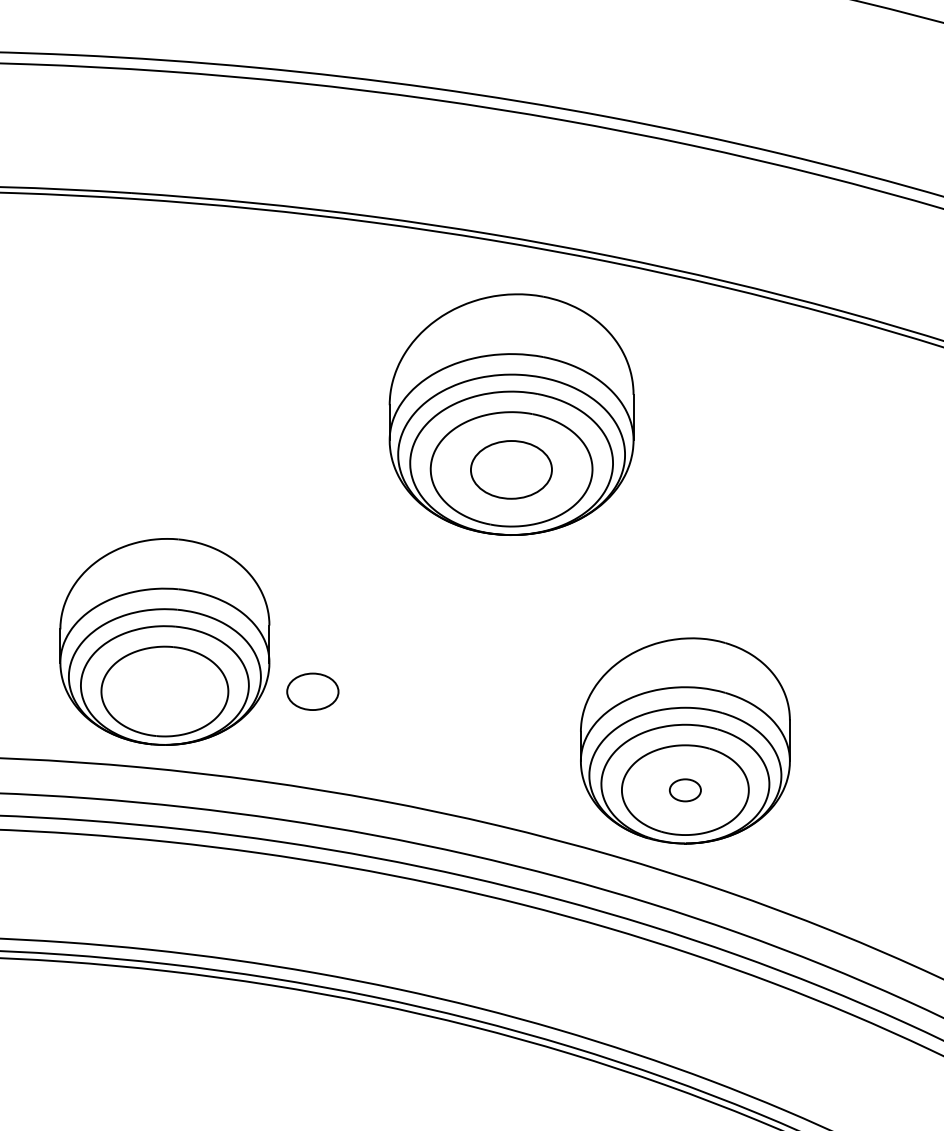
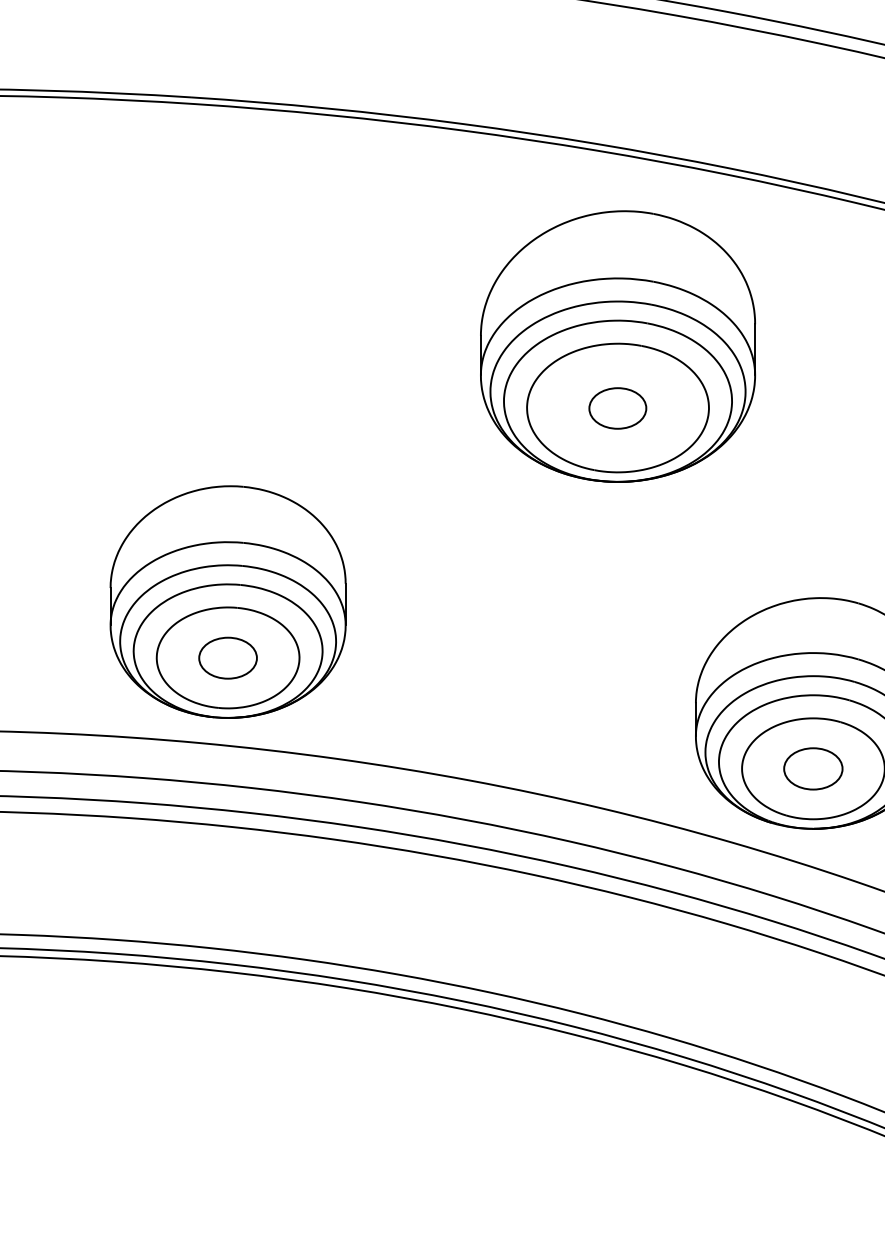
part: (511, 469) -> (617, 408), size x0.62
part: (312, 691) -> (227, 657), moved
part: (685, 790) -> (813, 769), size x1.67

